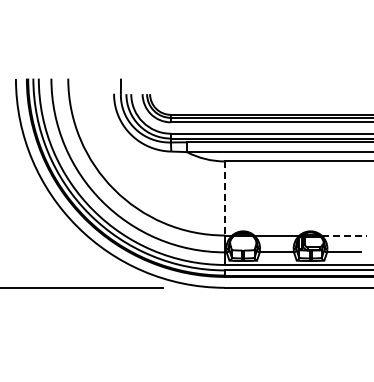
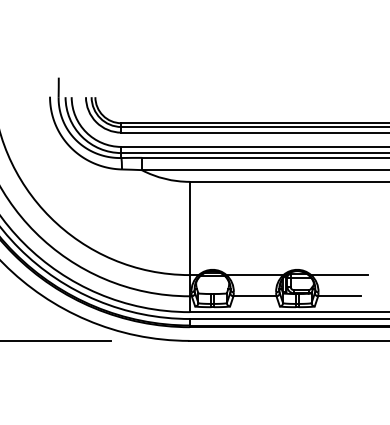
line: (225, 198) -> (190, 228), dashed -> solid
line: (344, 235) -> (340, 275), dashed -> solid

